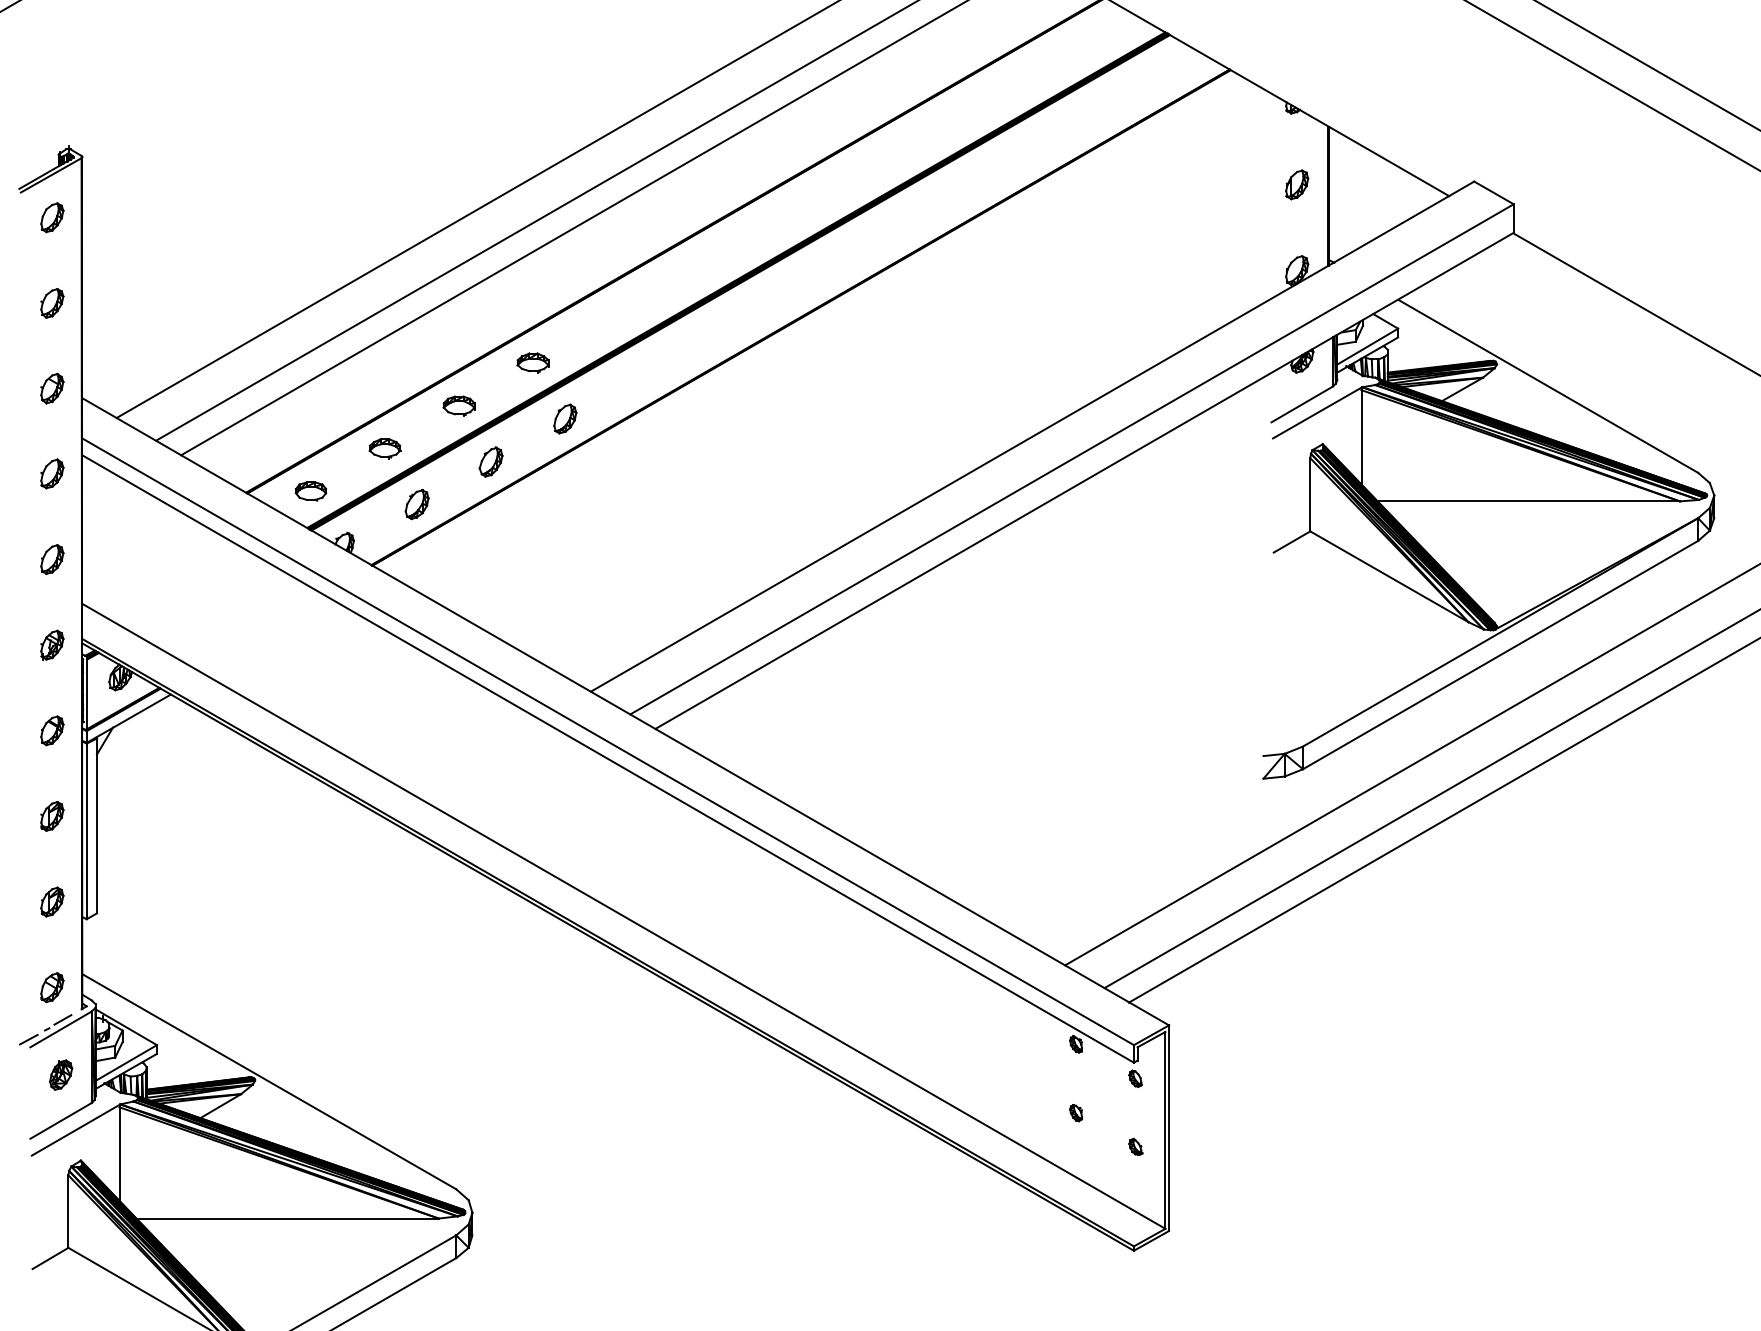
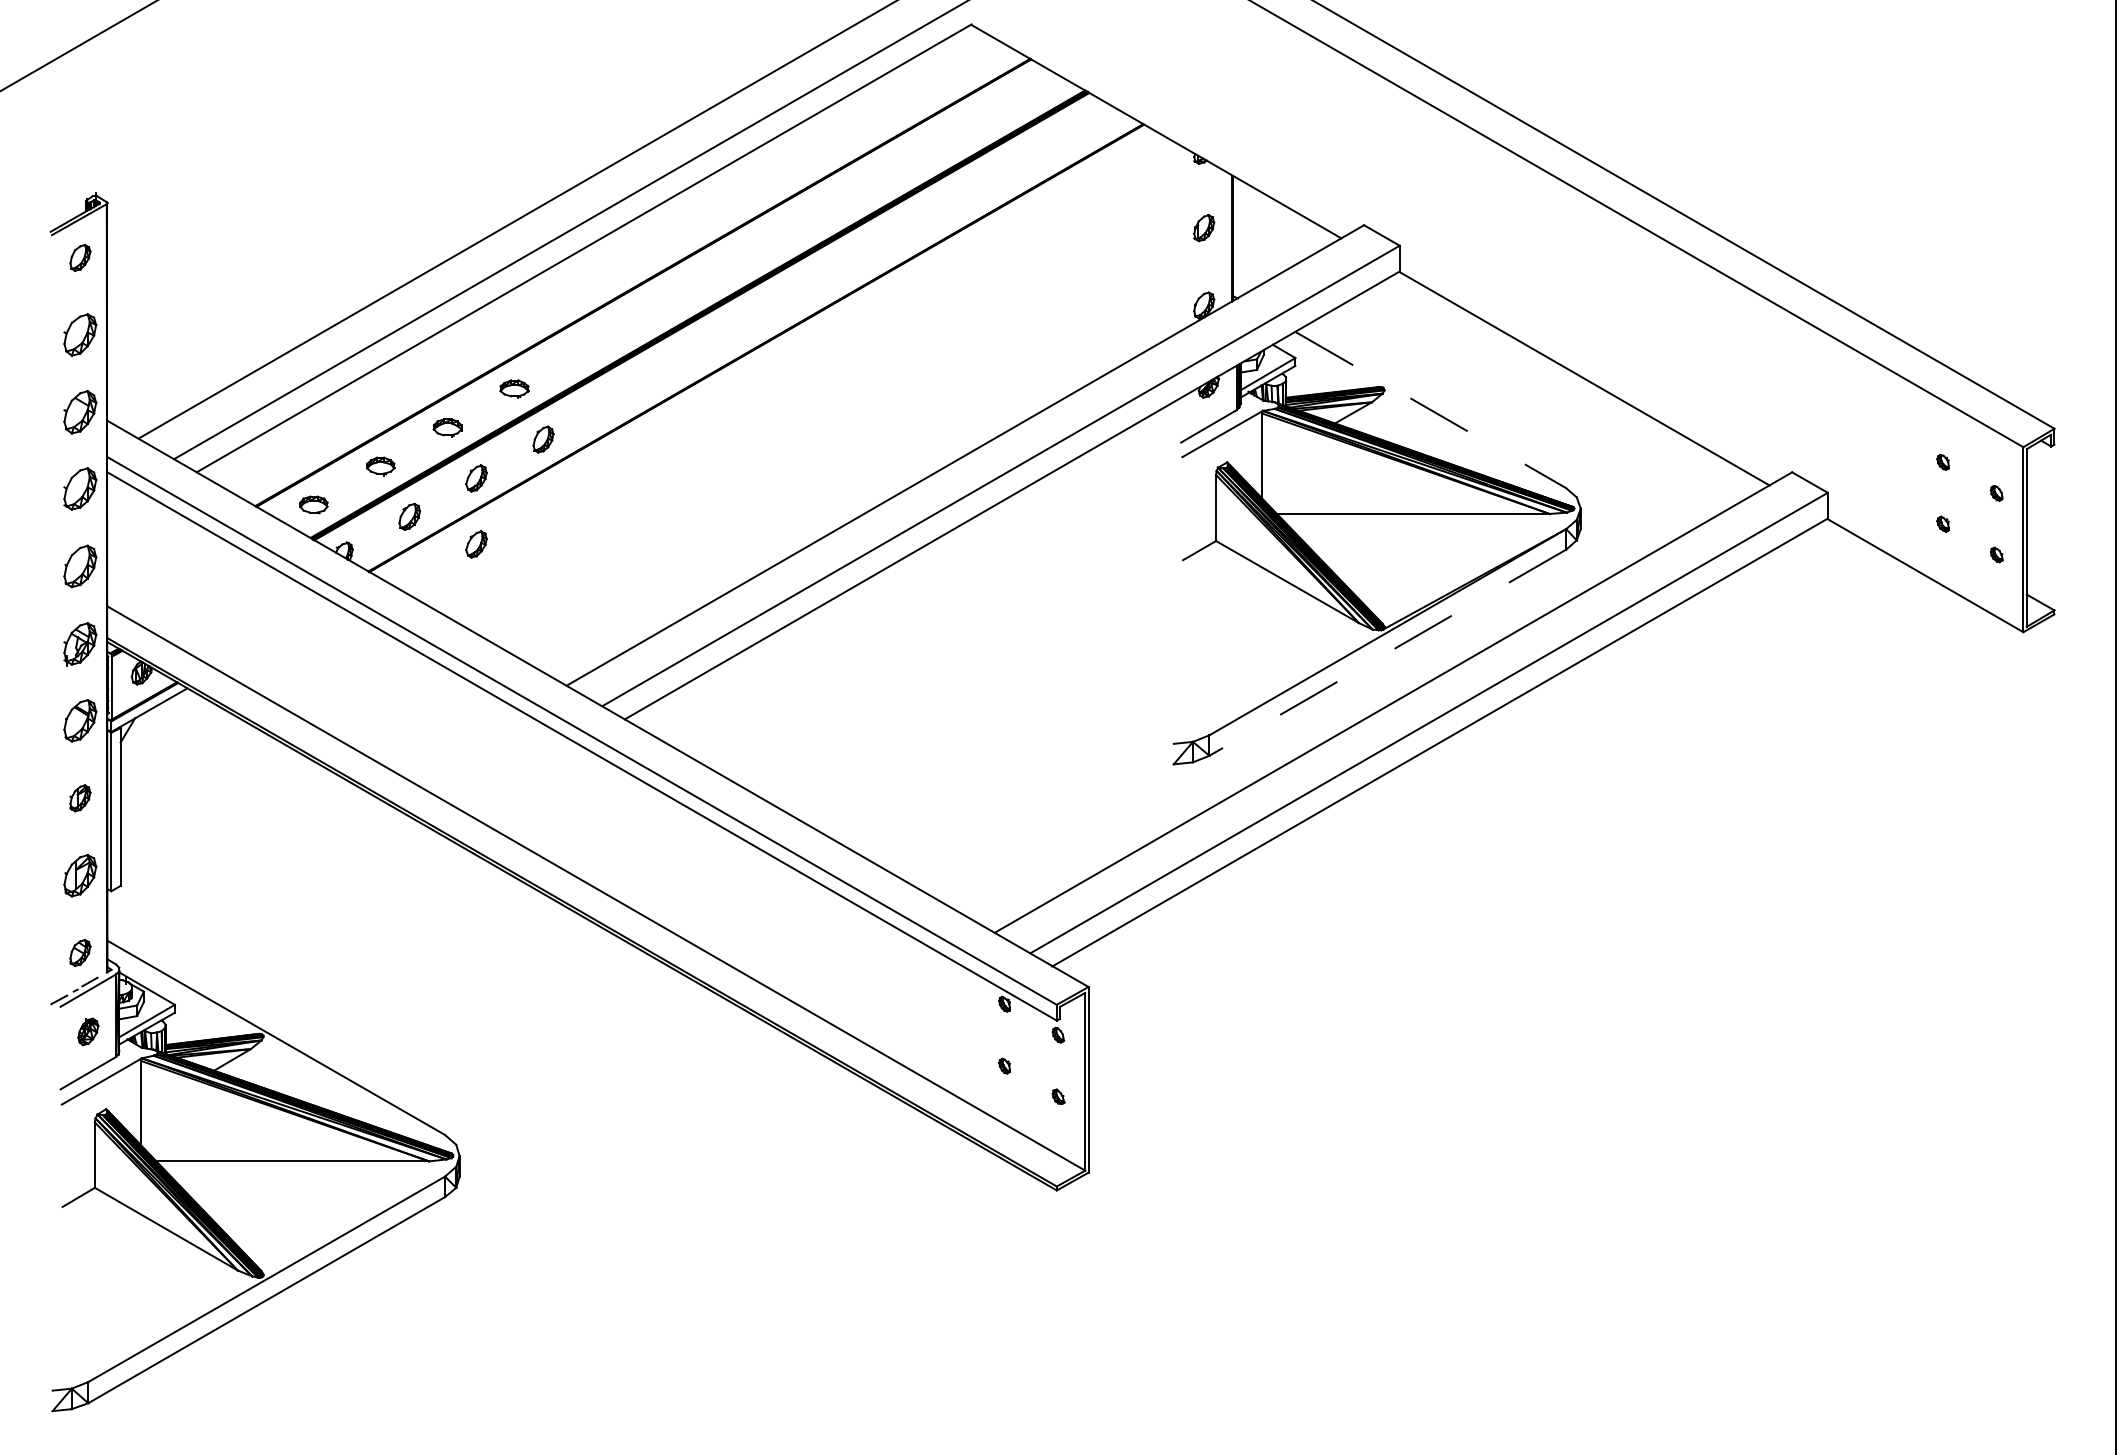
part: (52, 303) -> (80, 335), size x1.6
line: (1548, 386) -> (1431, 410), solid -> dashed
part: (52, 387) -> (80, 411), size x1.6
part: (52, 474) -> (80, 489), size x1.6
part: (491, 535) -> (476, 544), added
part: (52, 559) -> (80, 566), size x1.6
part: (52, 644) -> (80, 643), size x1.6
line: (1500, 654) -> (1387, 652), solid -> dashed
part: (52, 731) -> (80, 721), size x1.6
part: (52, 901) -> (80, 875), size x1.6

